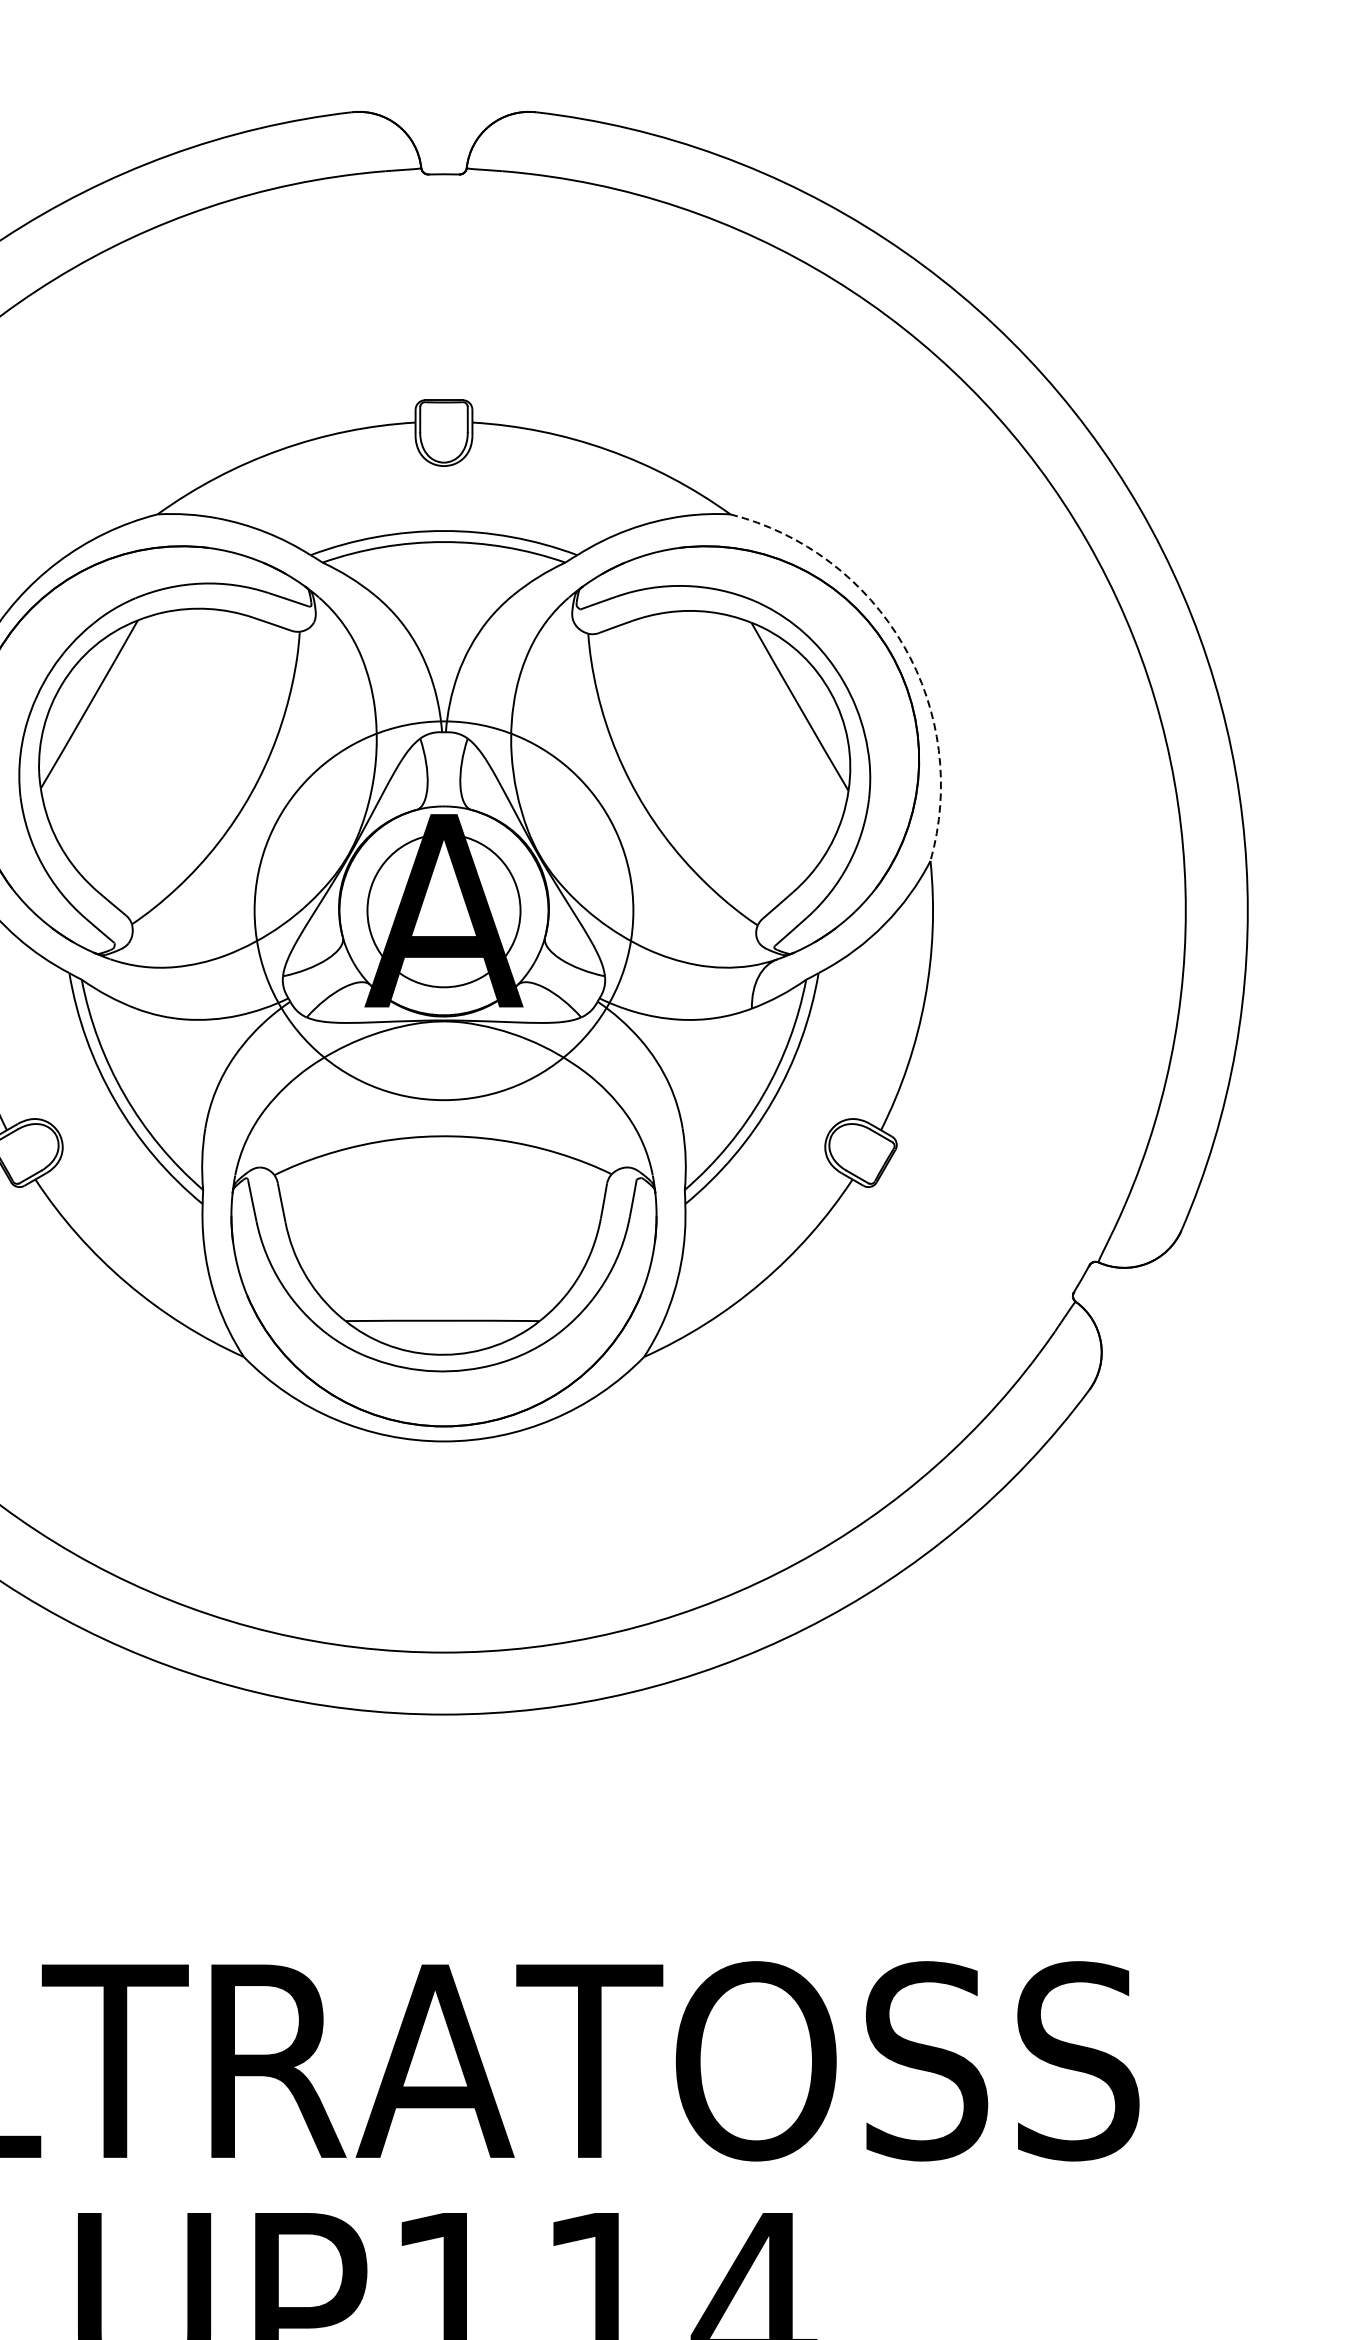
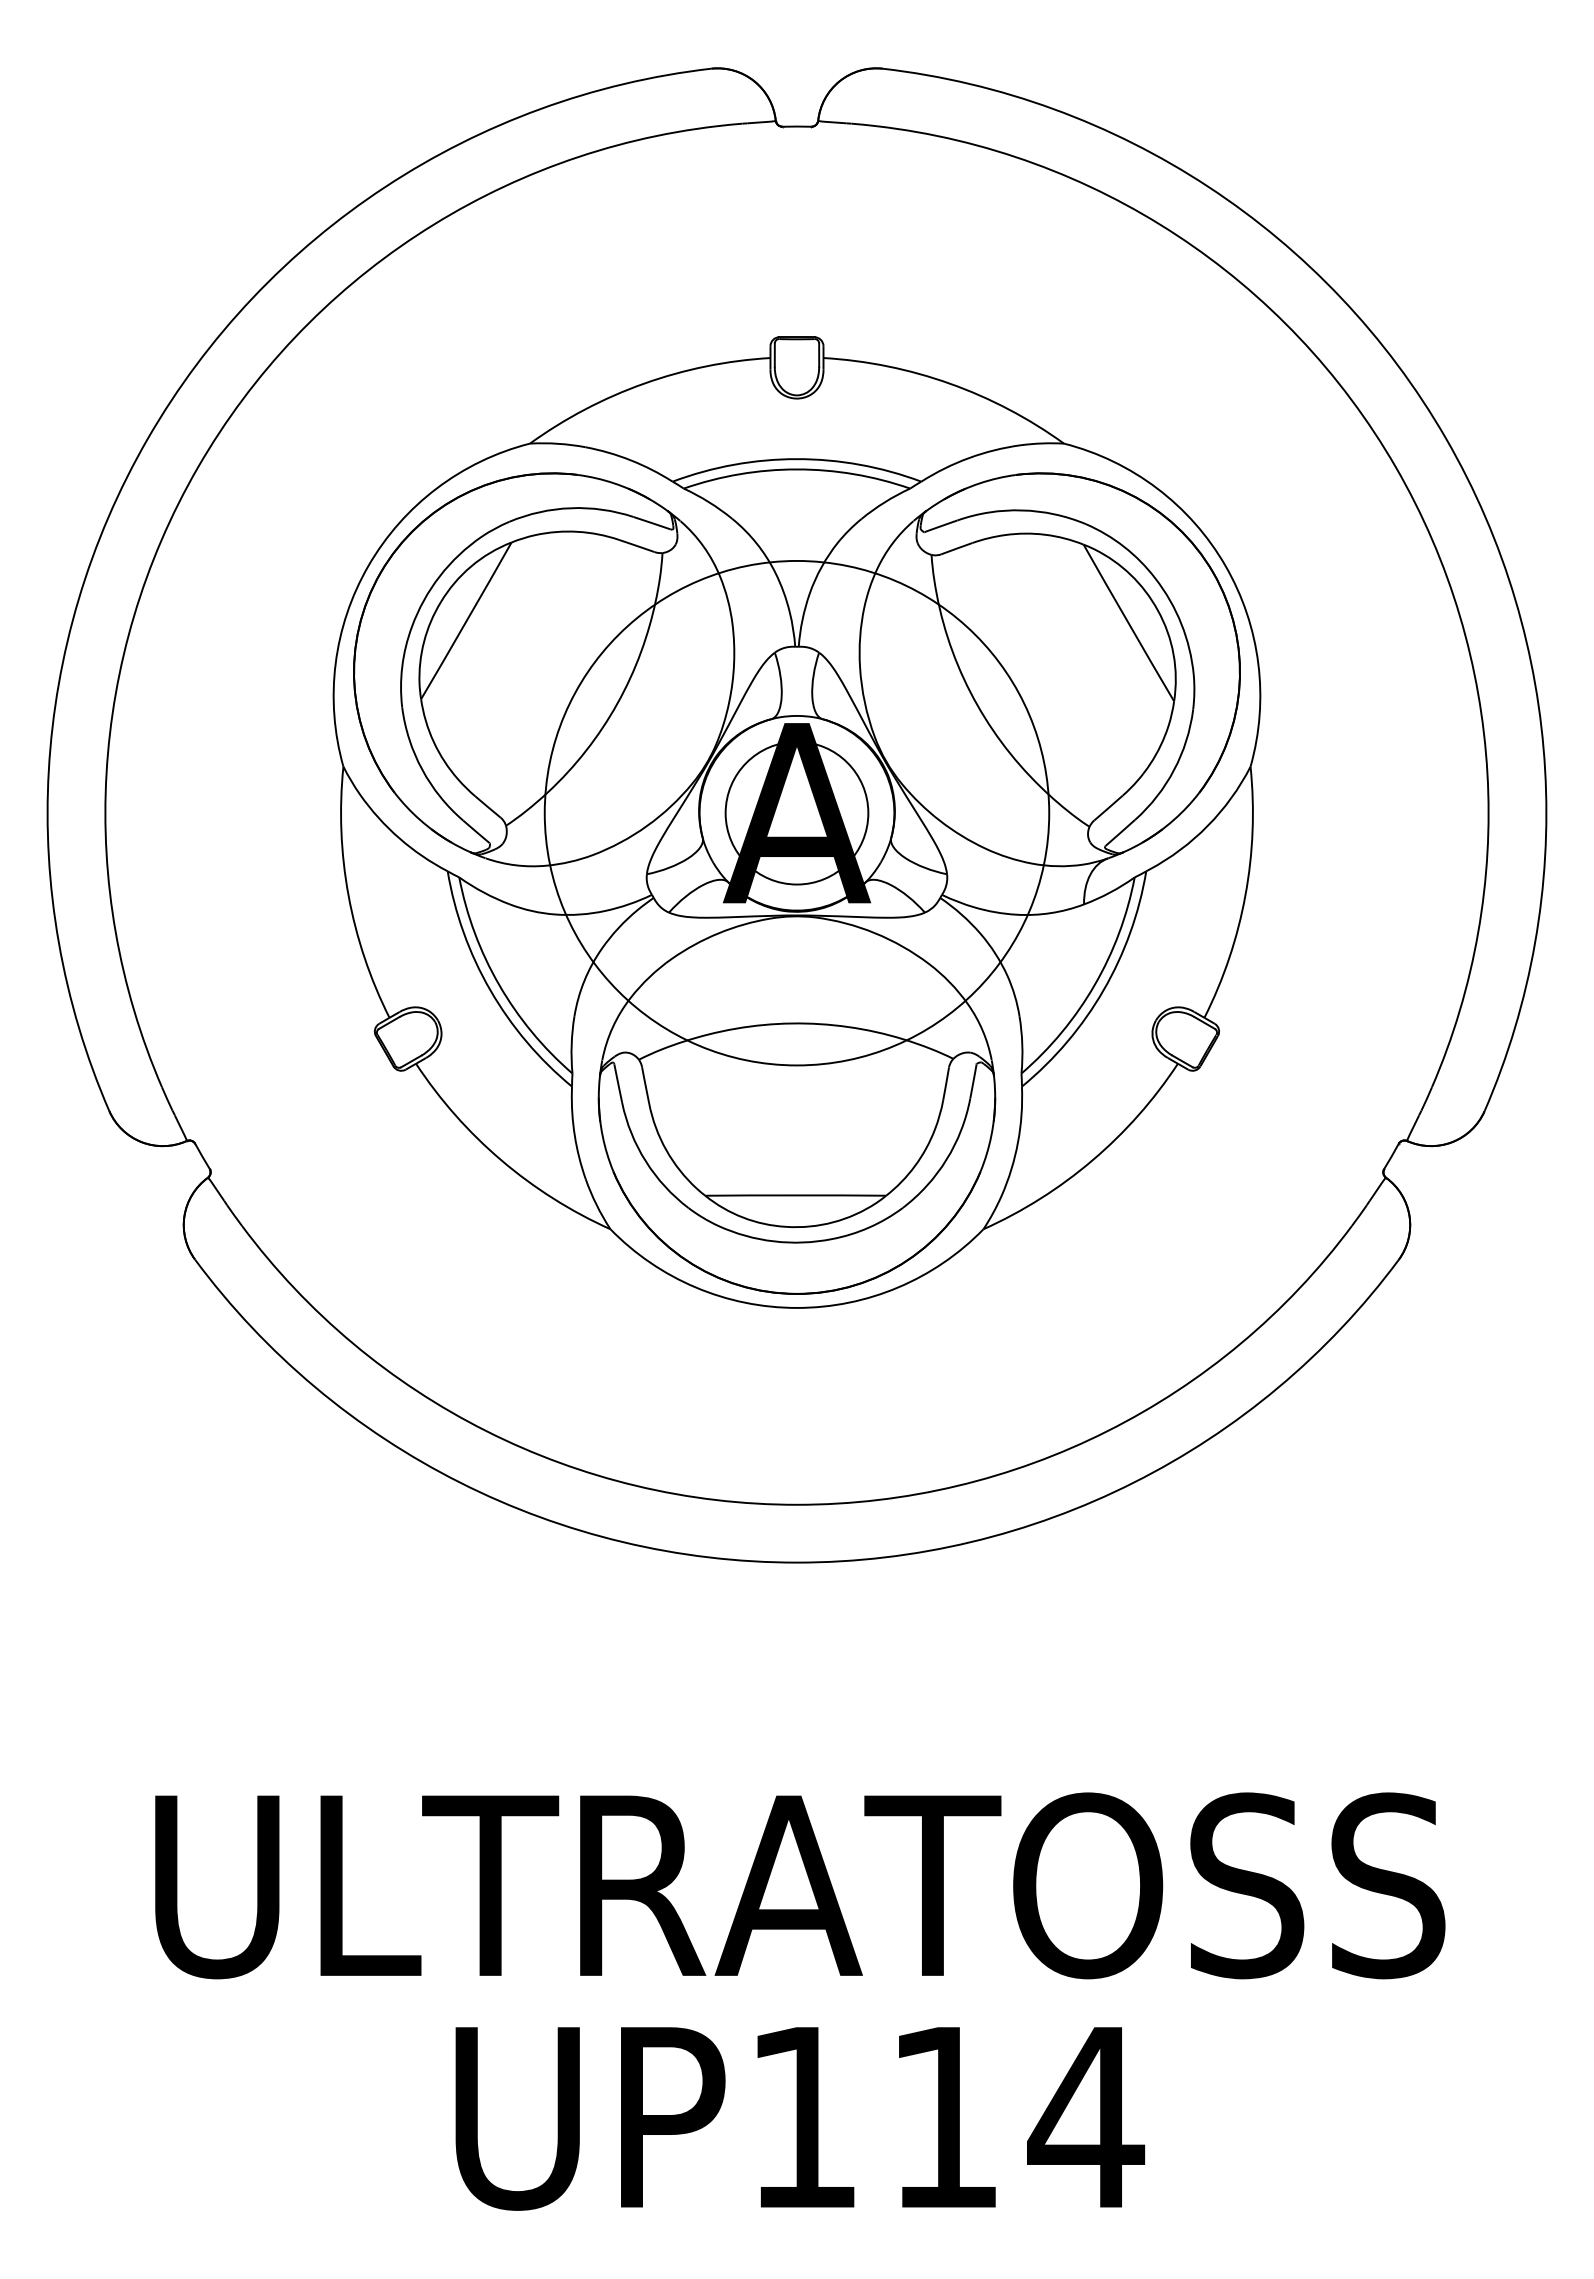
line: (903, 645) -> (1225, 565), dashed -> solid
circle: (443, 910) -> (796, 812), size x1.43

